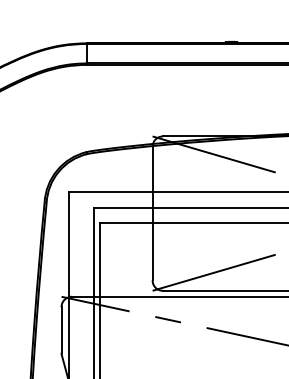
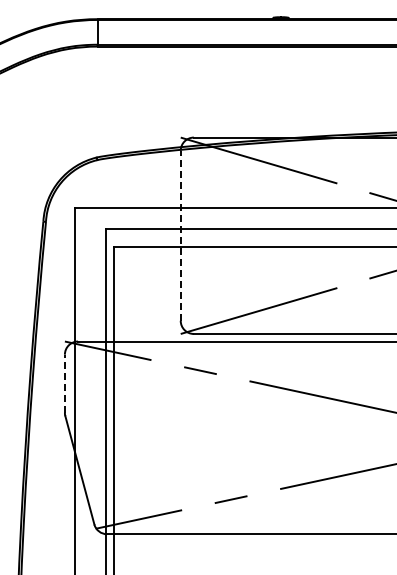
line: (152, 213) -> (180, 235), solid -> dashed
line: (61, 329) -> (64, 383), solid -> dashed

